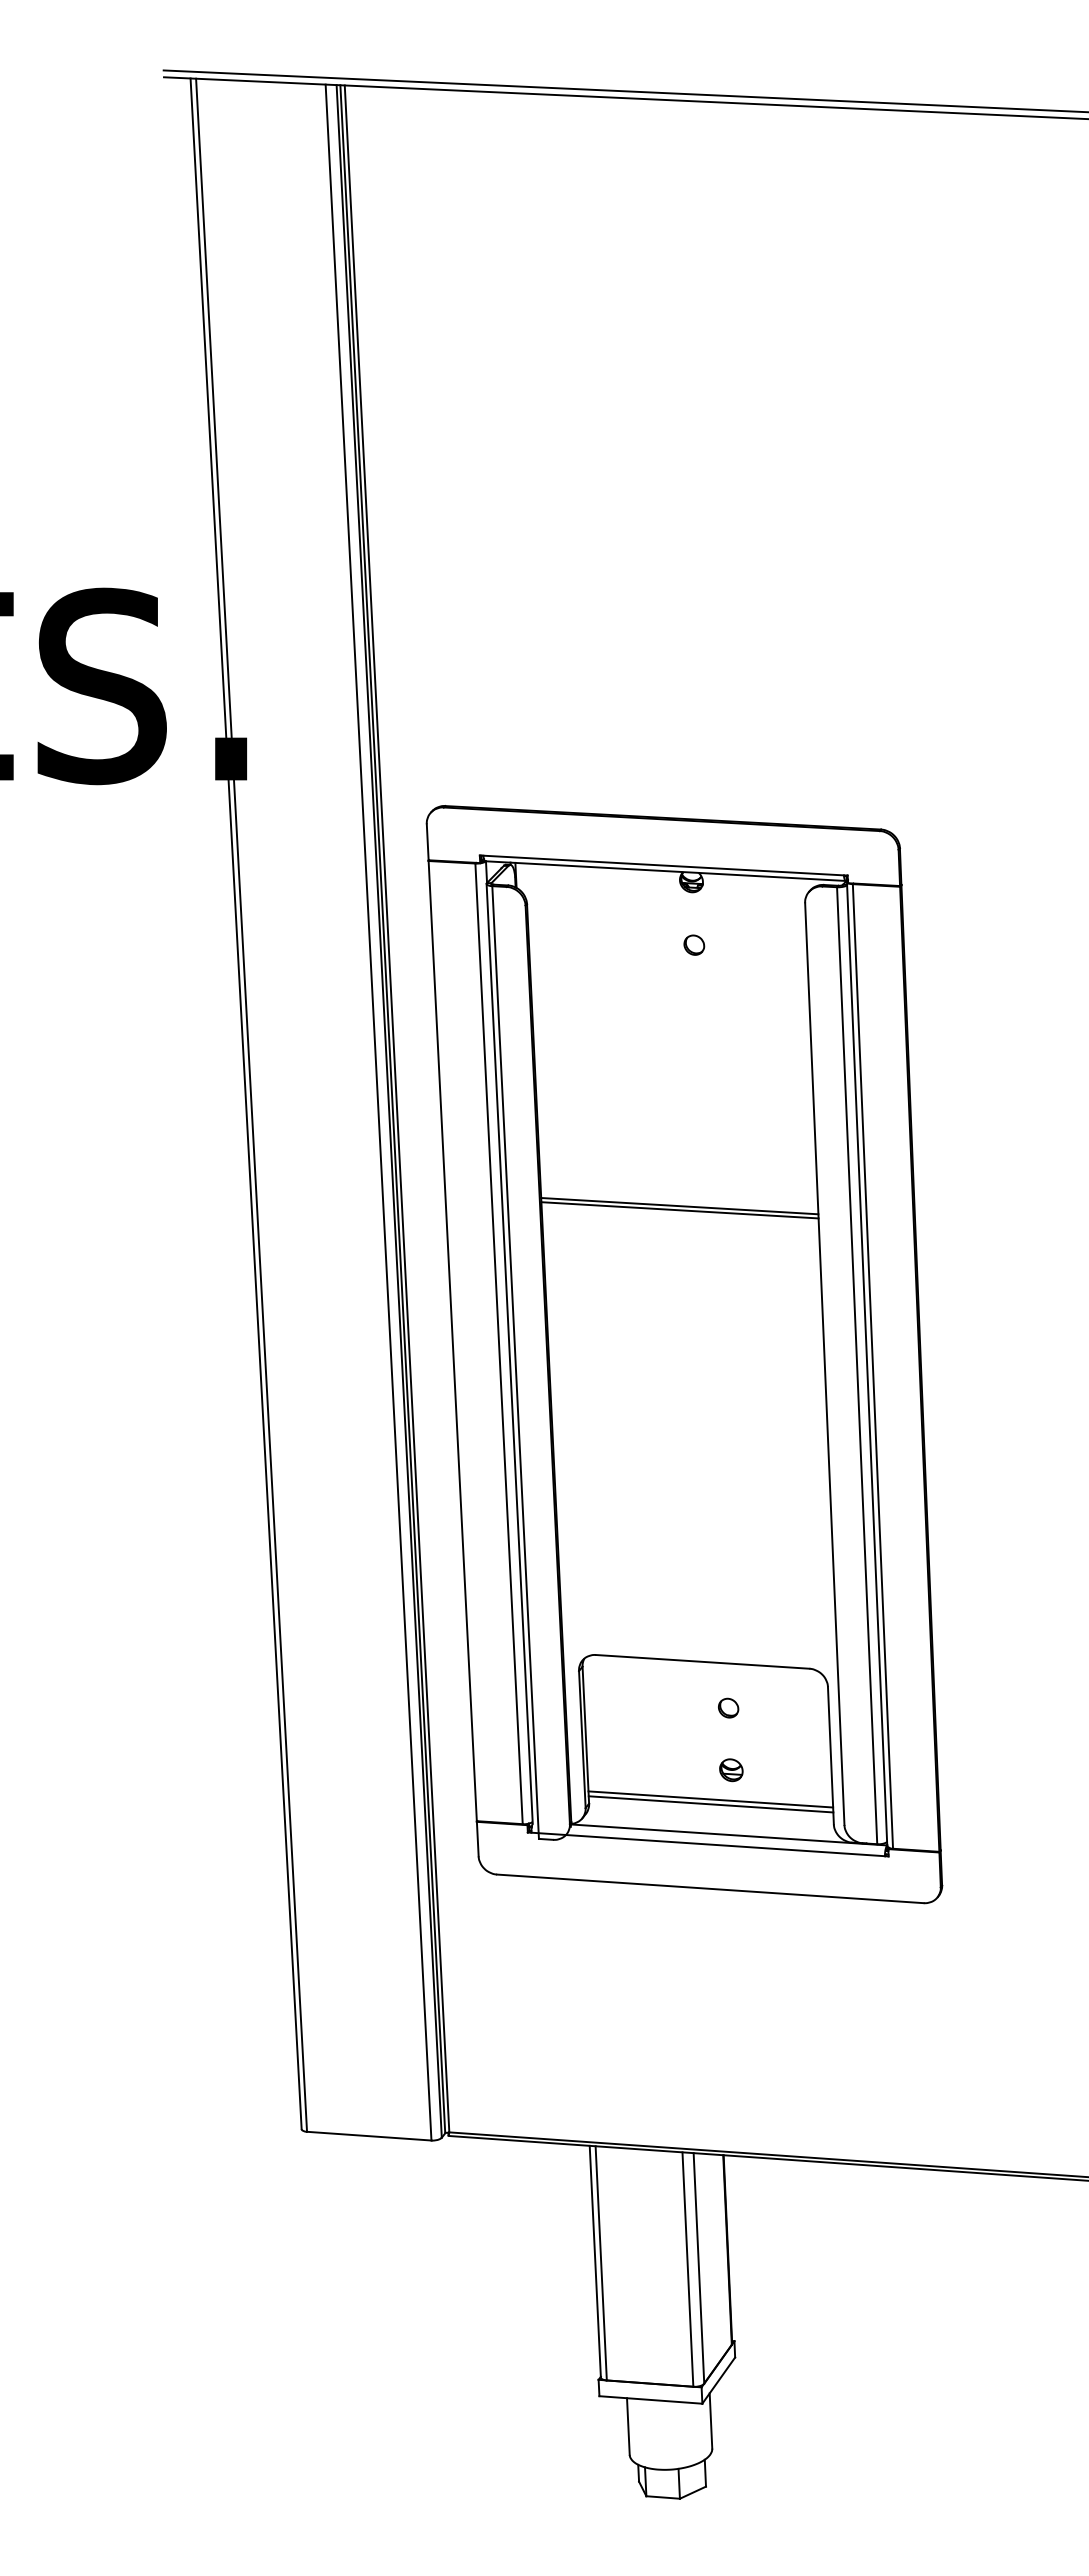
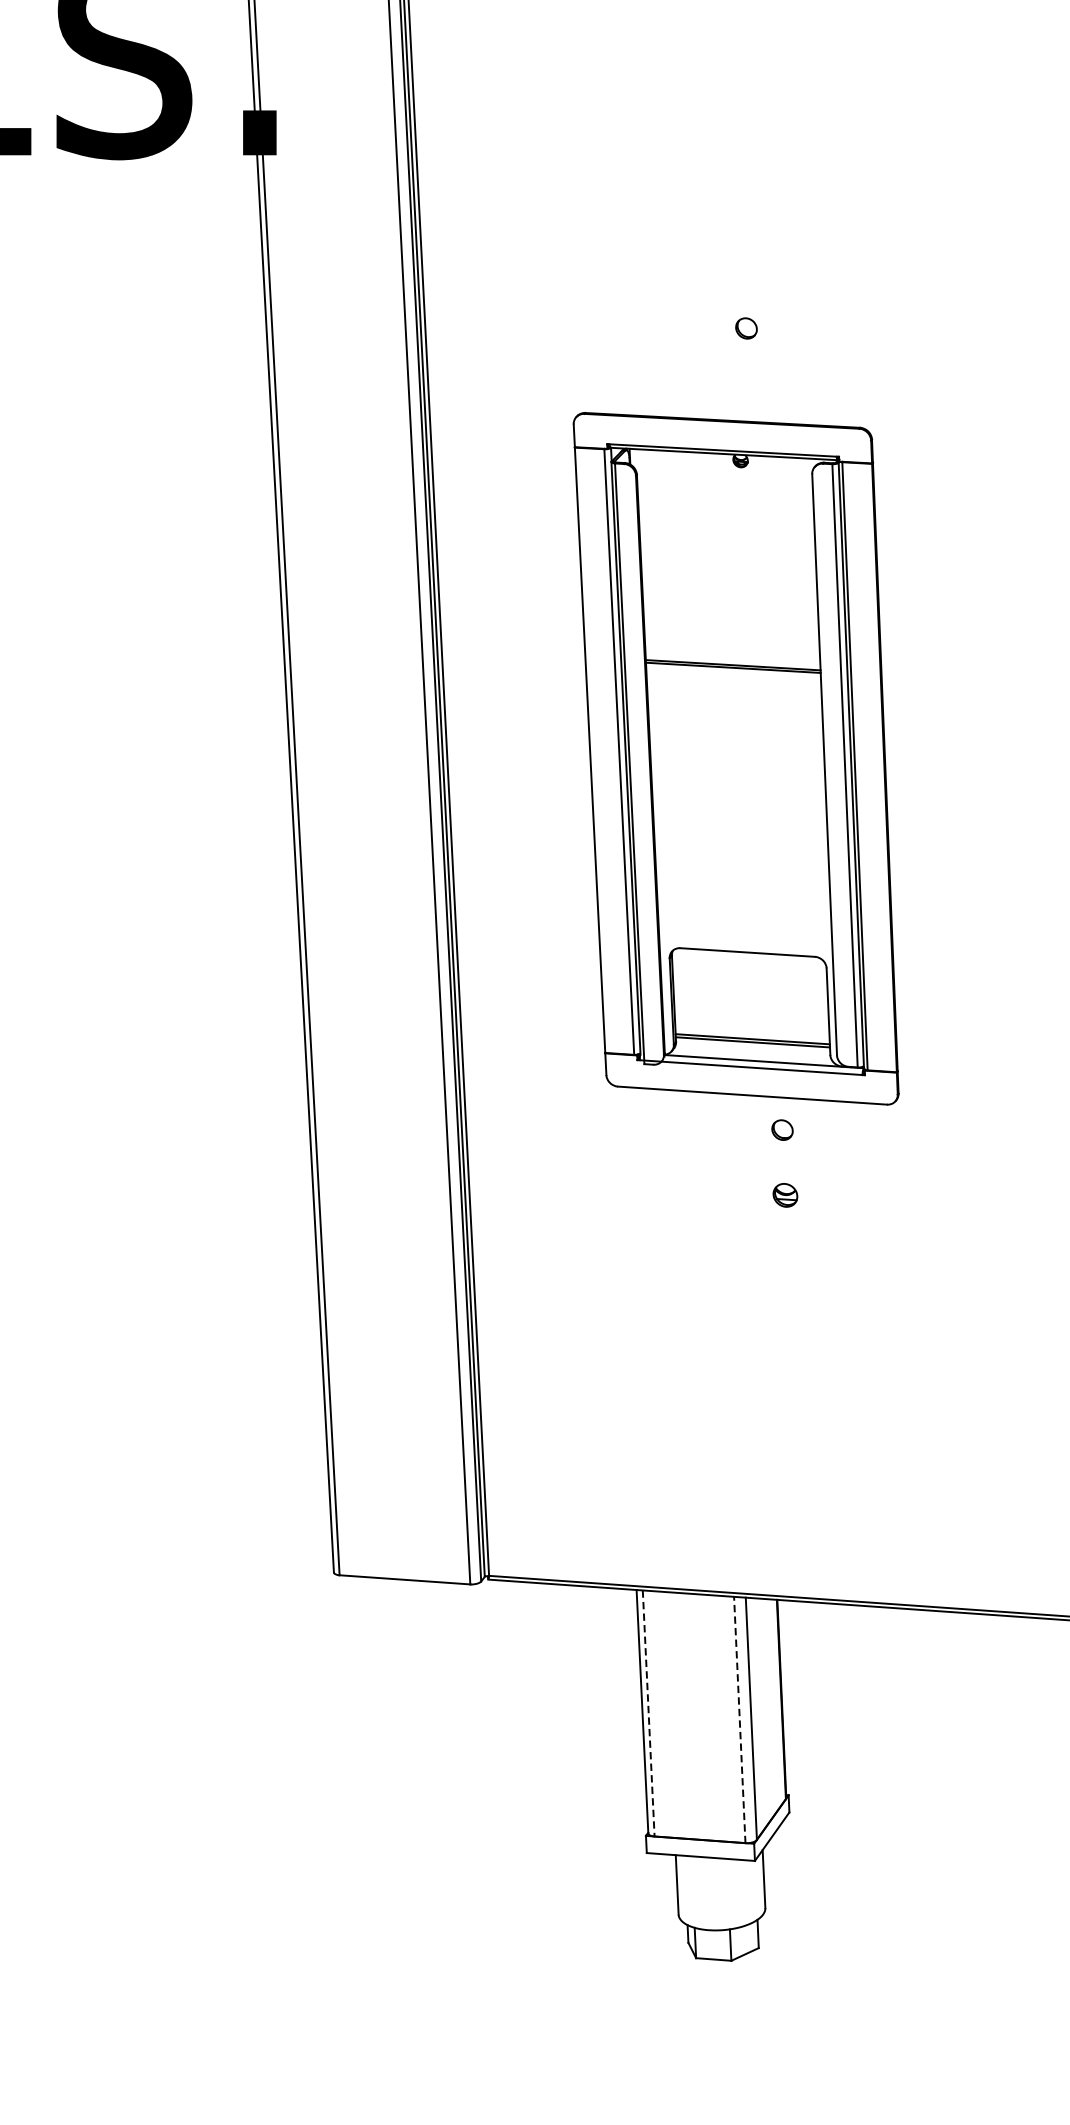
part: (684, 1354) -> (736, 758), size x0.6
line: (601, 2263) -> (648, 1713), solid -> dashed
line: (687, 2269) -> (739, 1719), solid -> dashed

